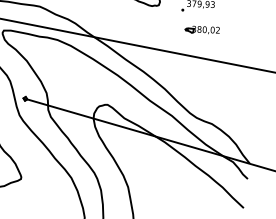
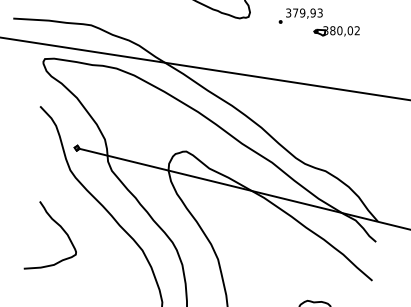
part: (202, 30) -> (336, 31), moved

